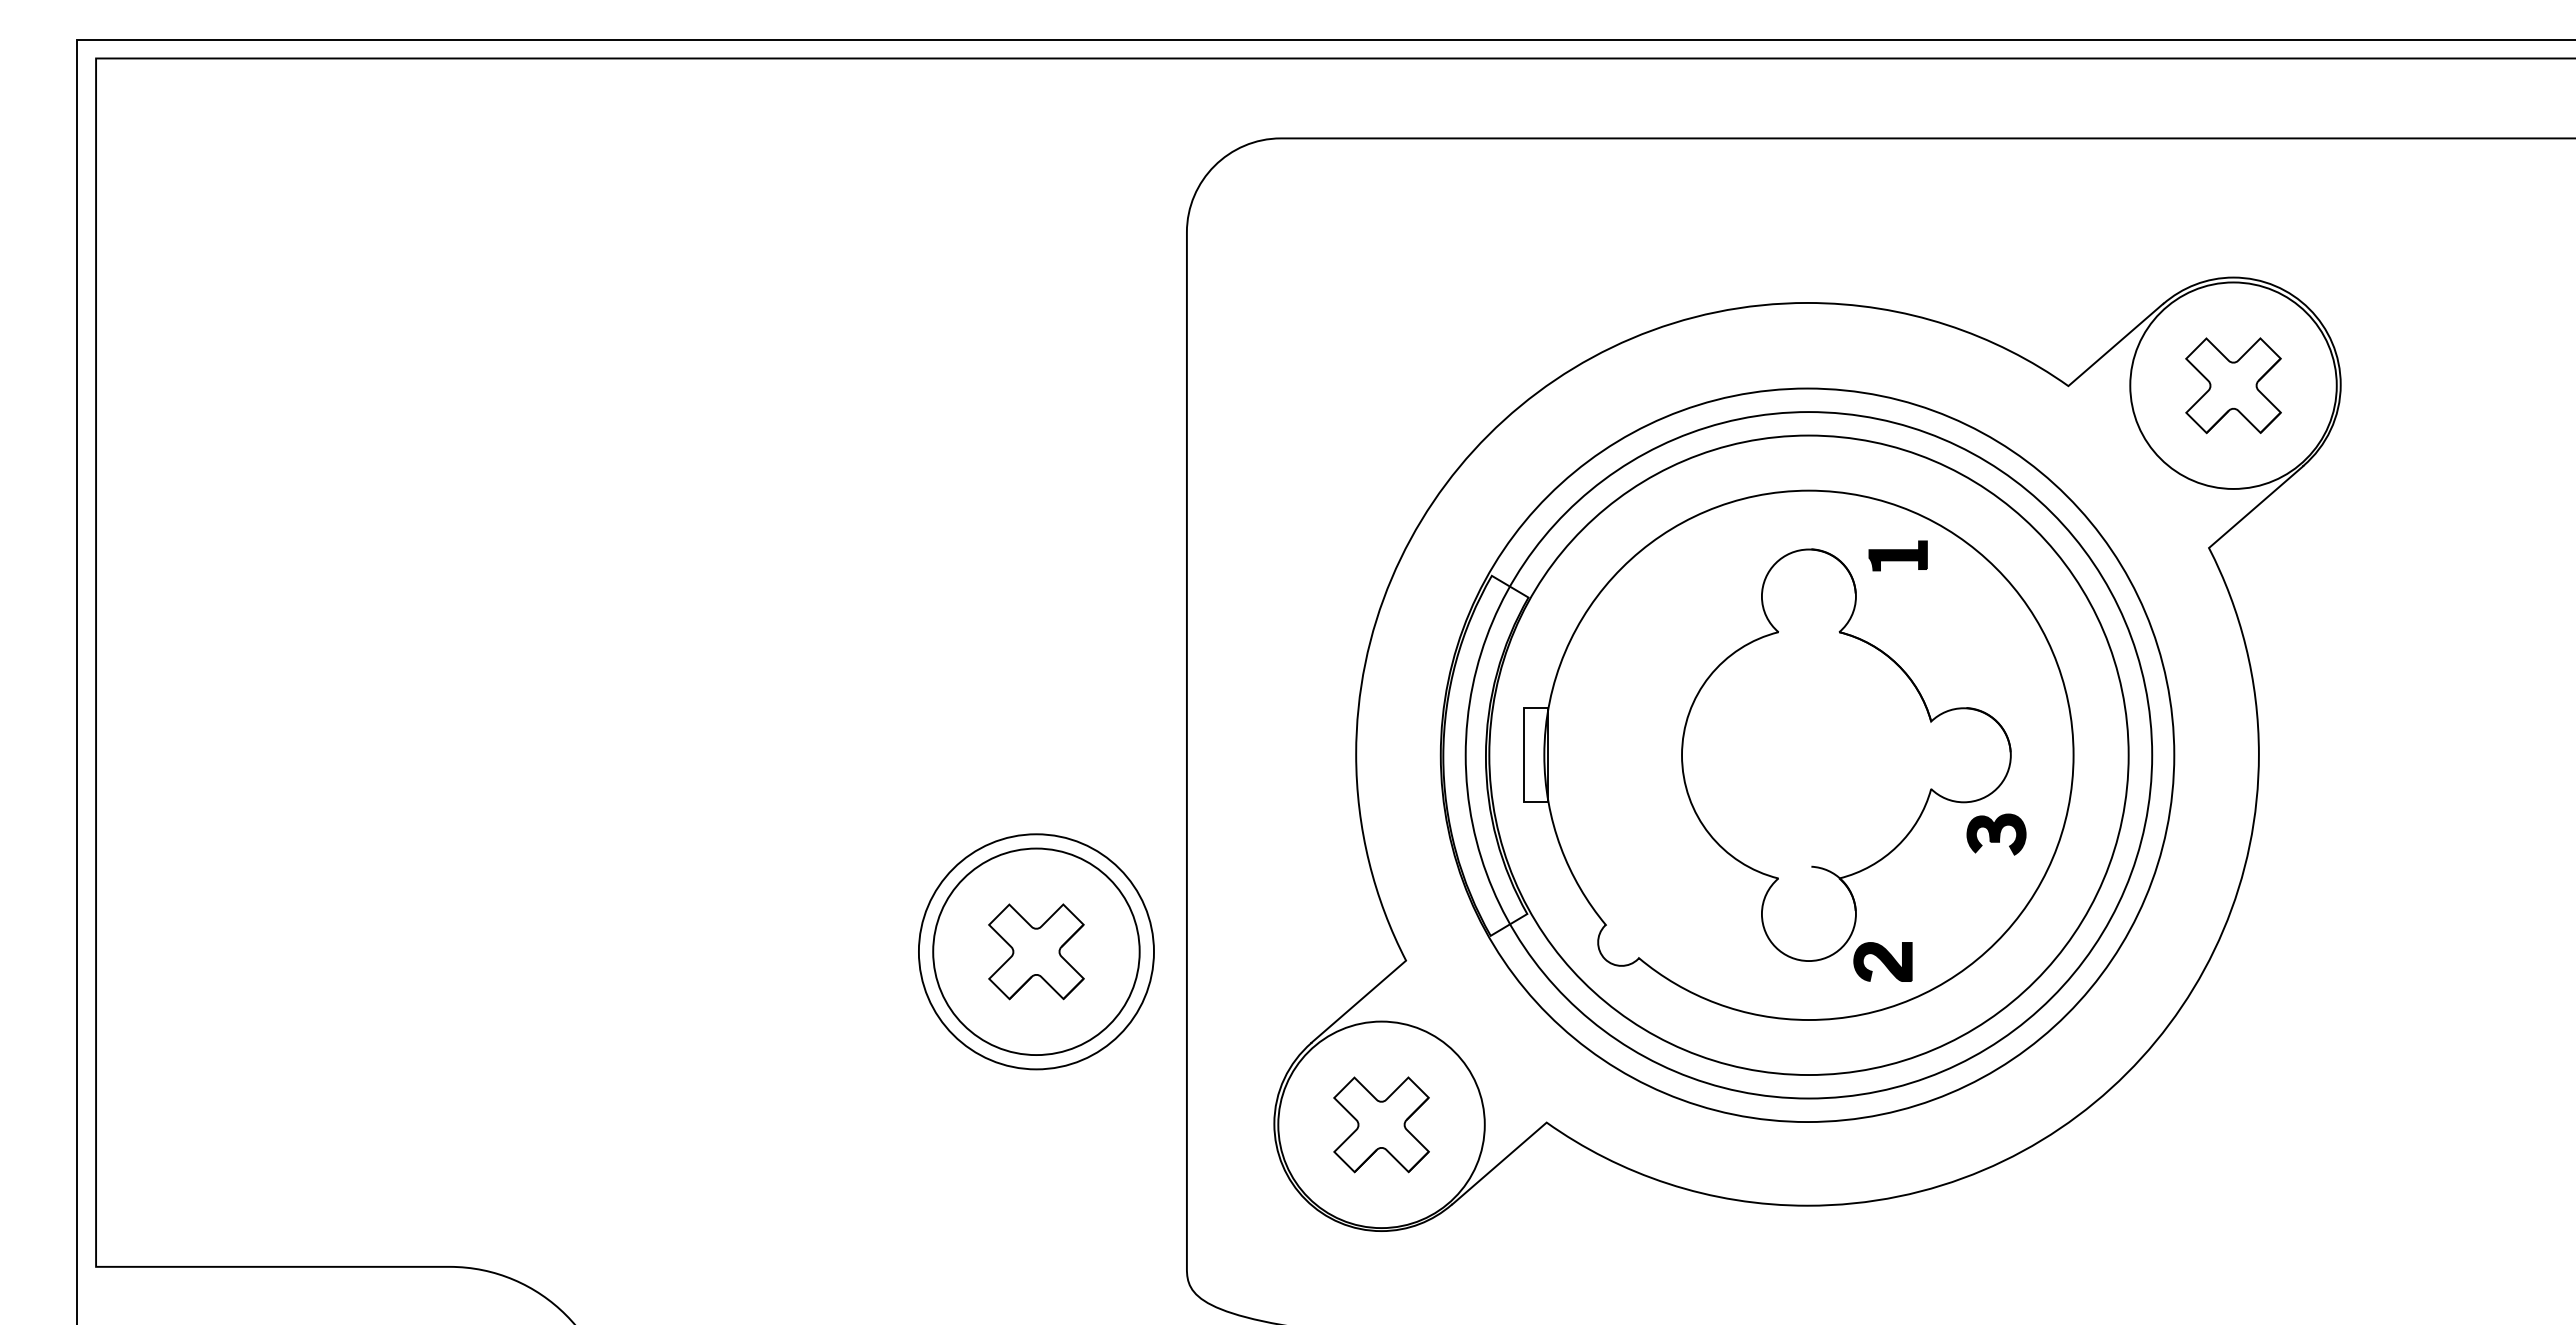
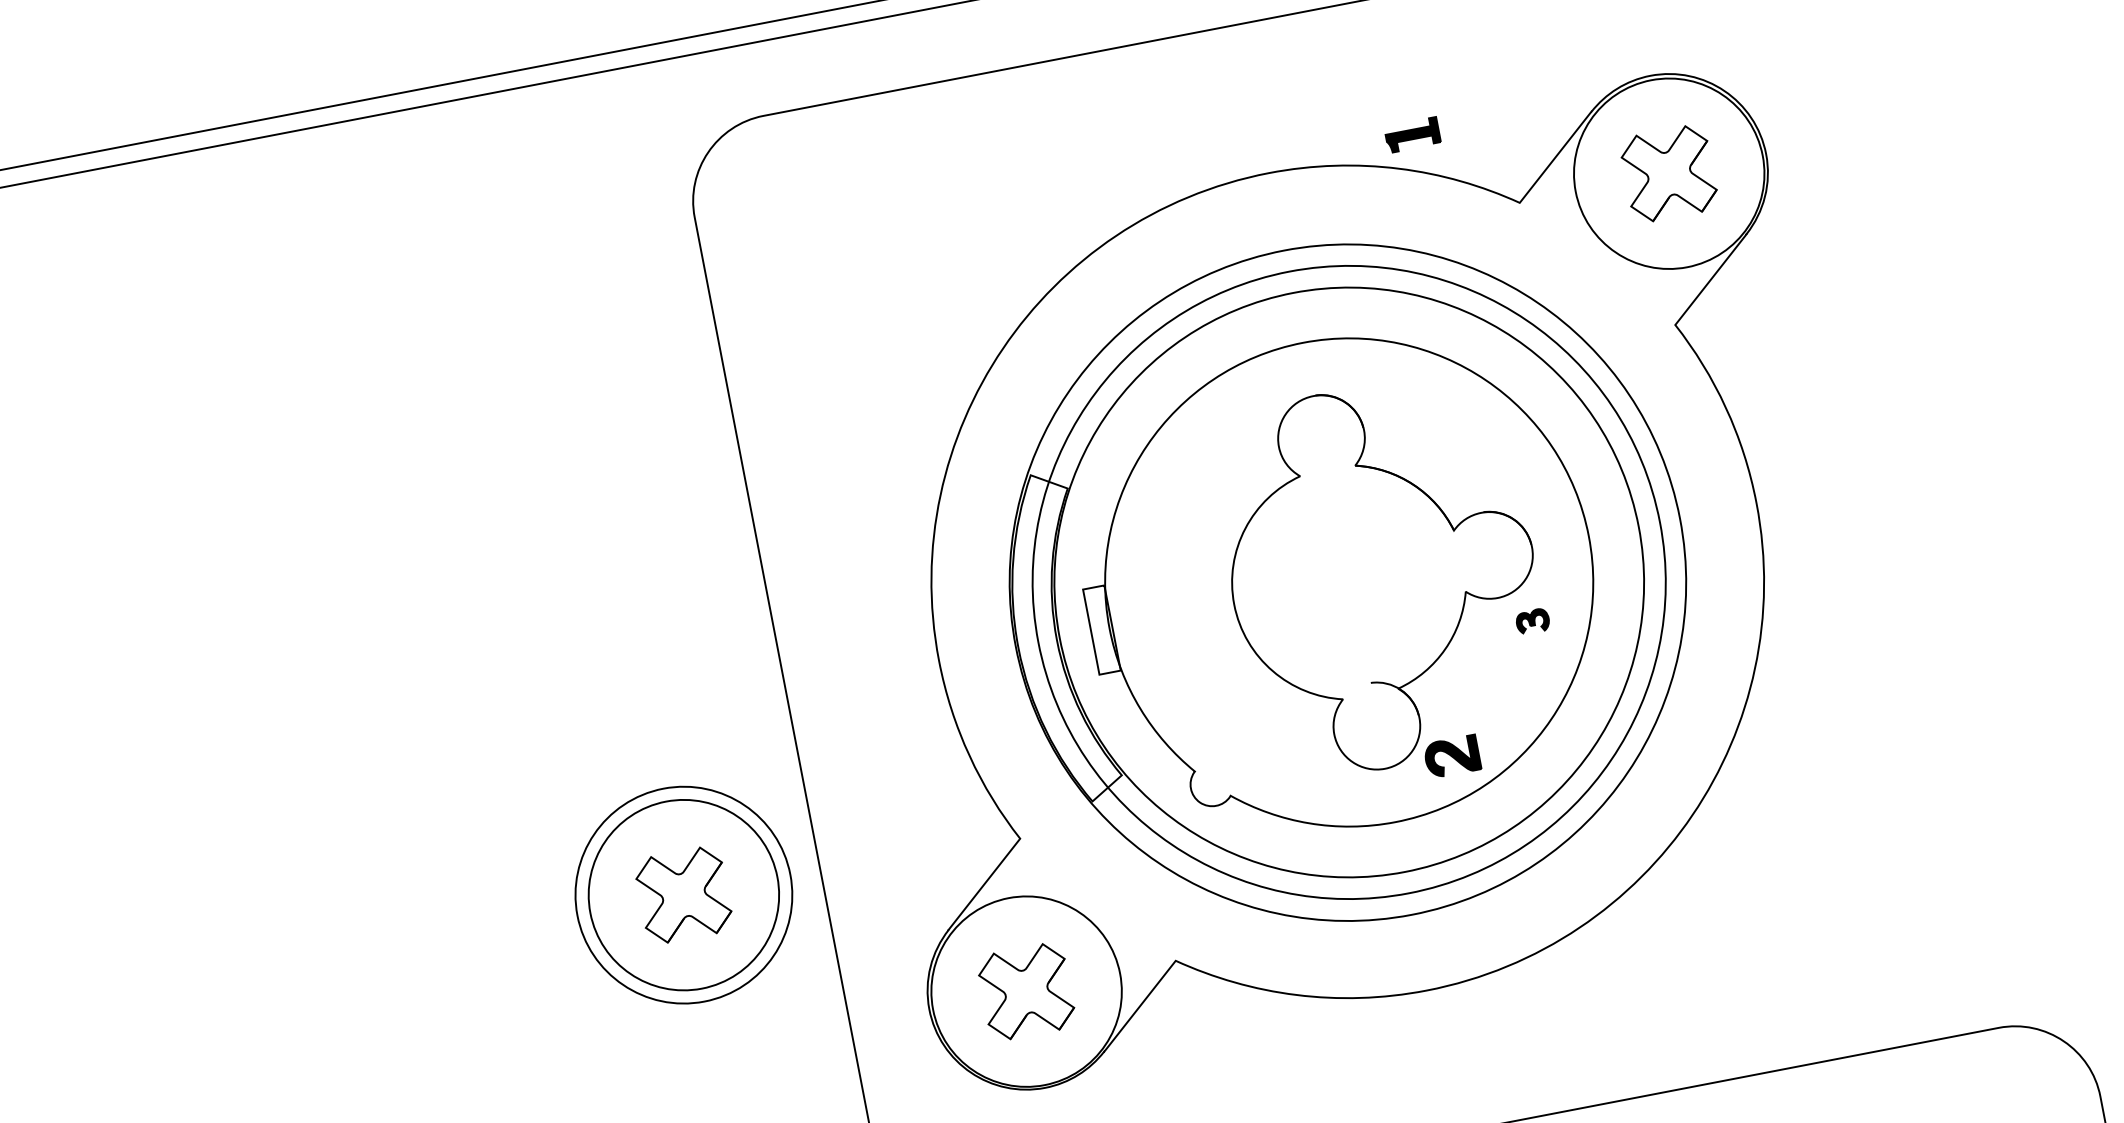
part: (1897, 555) -> (1411, 134), moved
part: (1996, 834) -> (1532, 621), size x0.6

